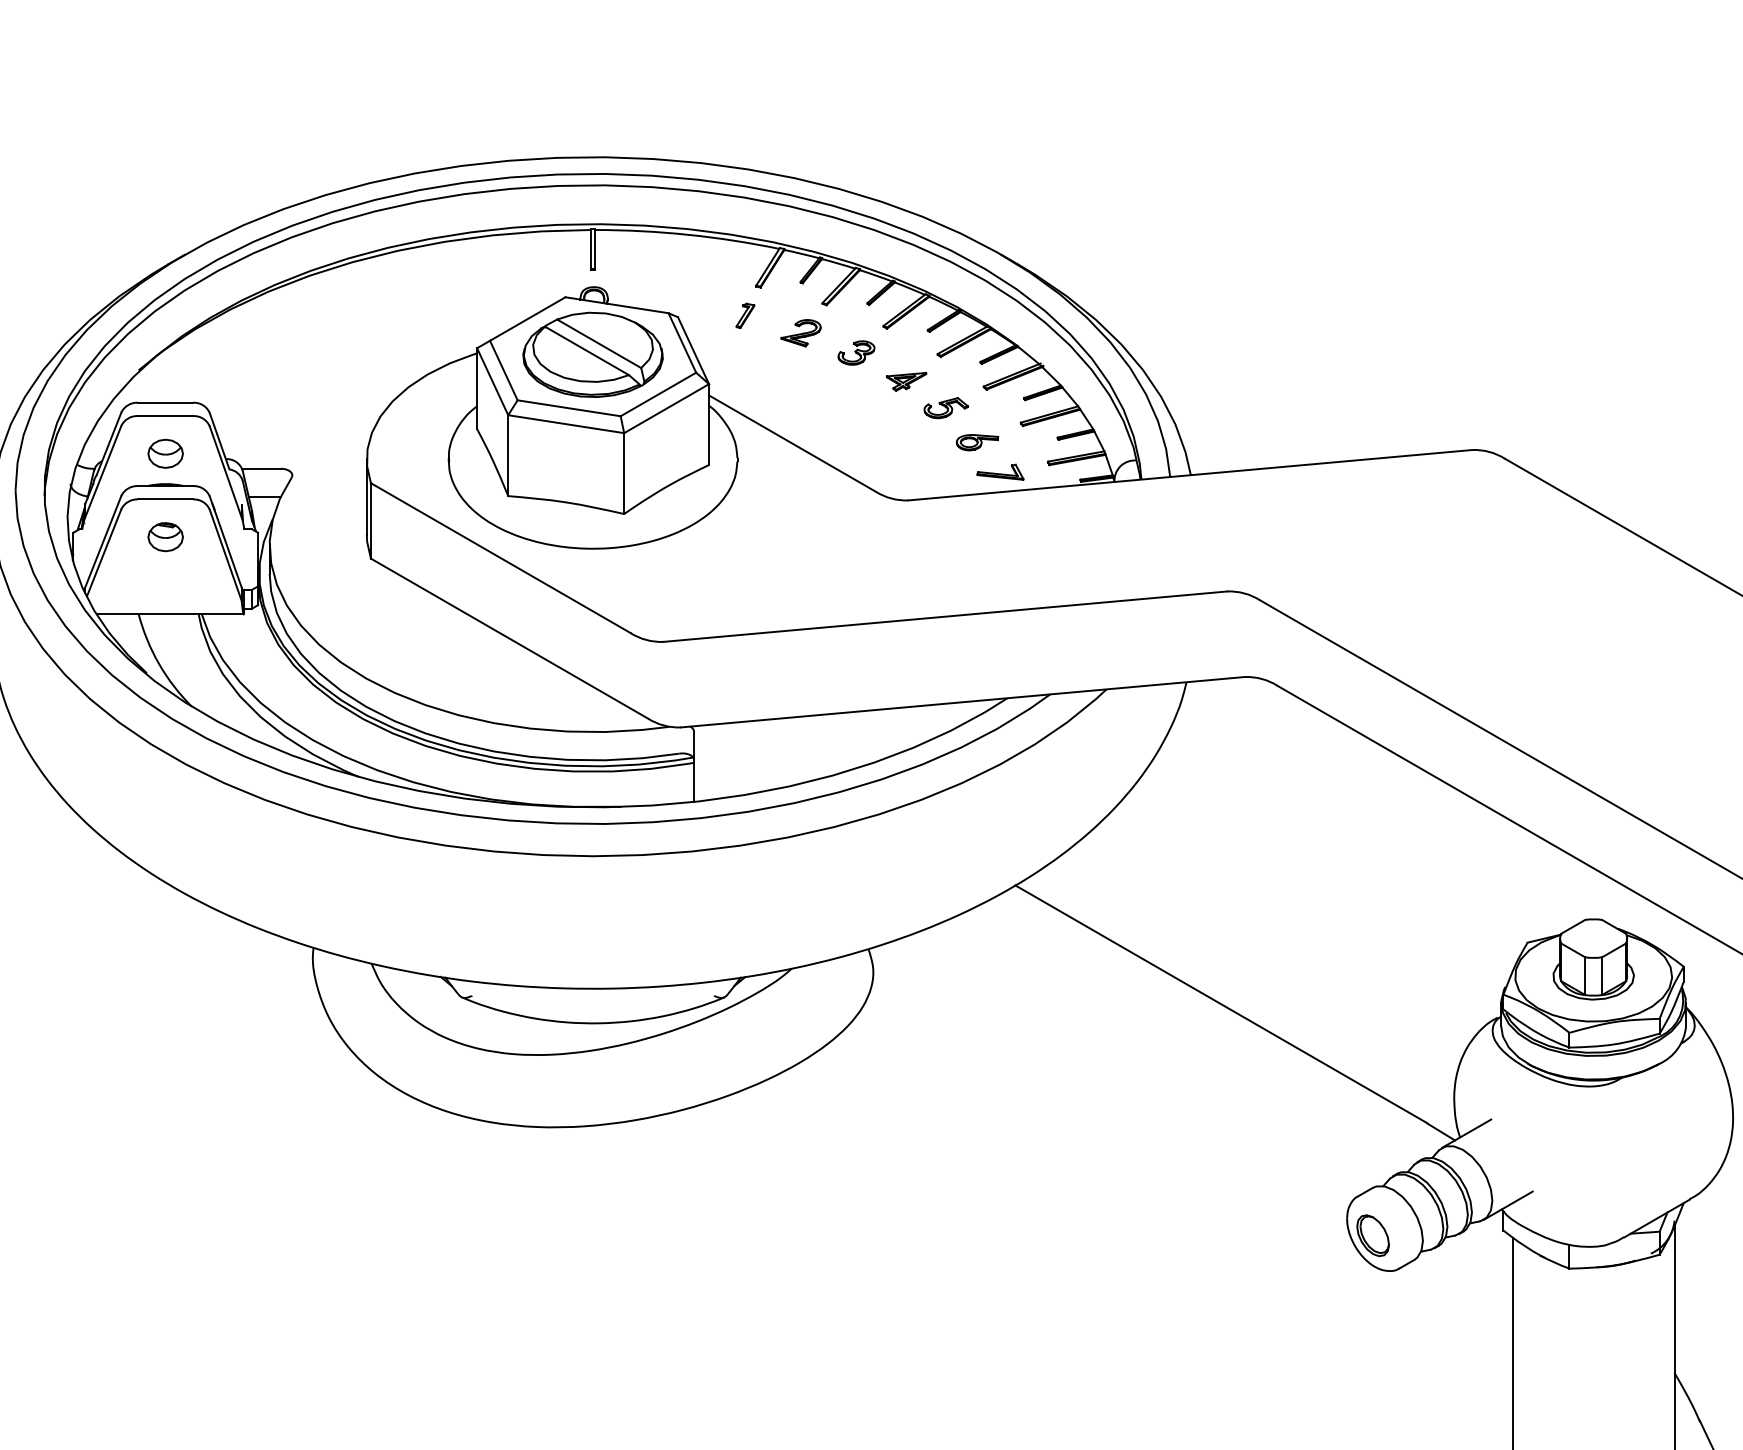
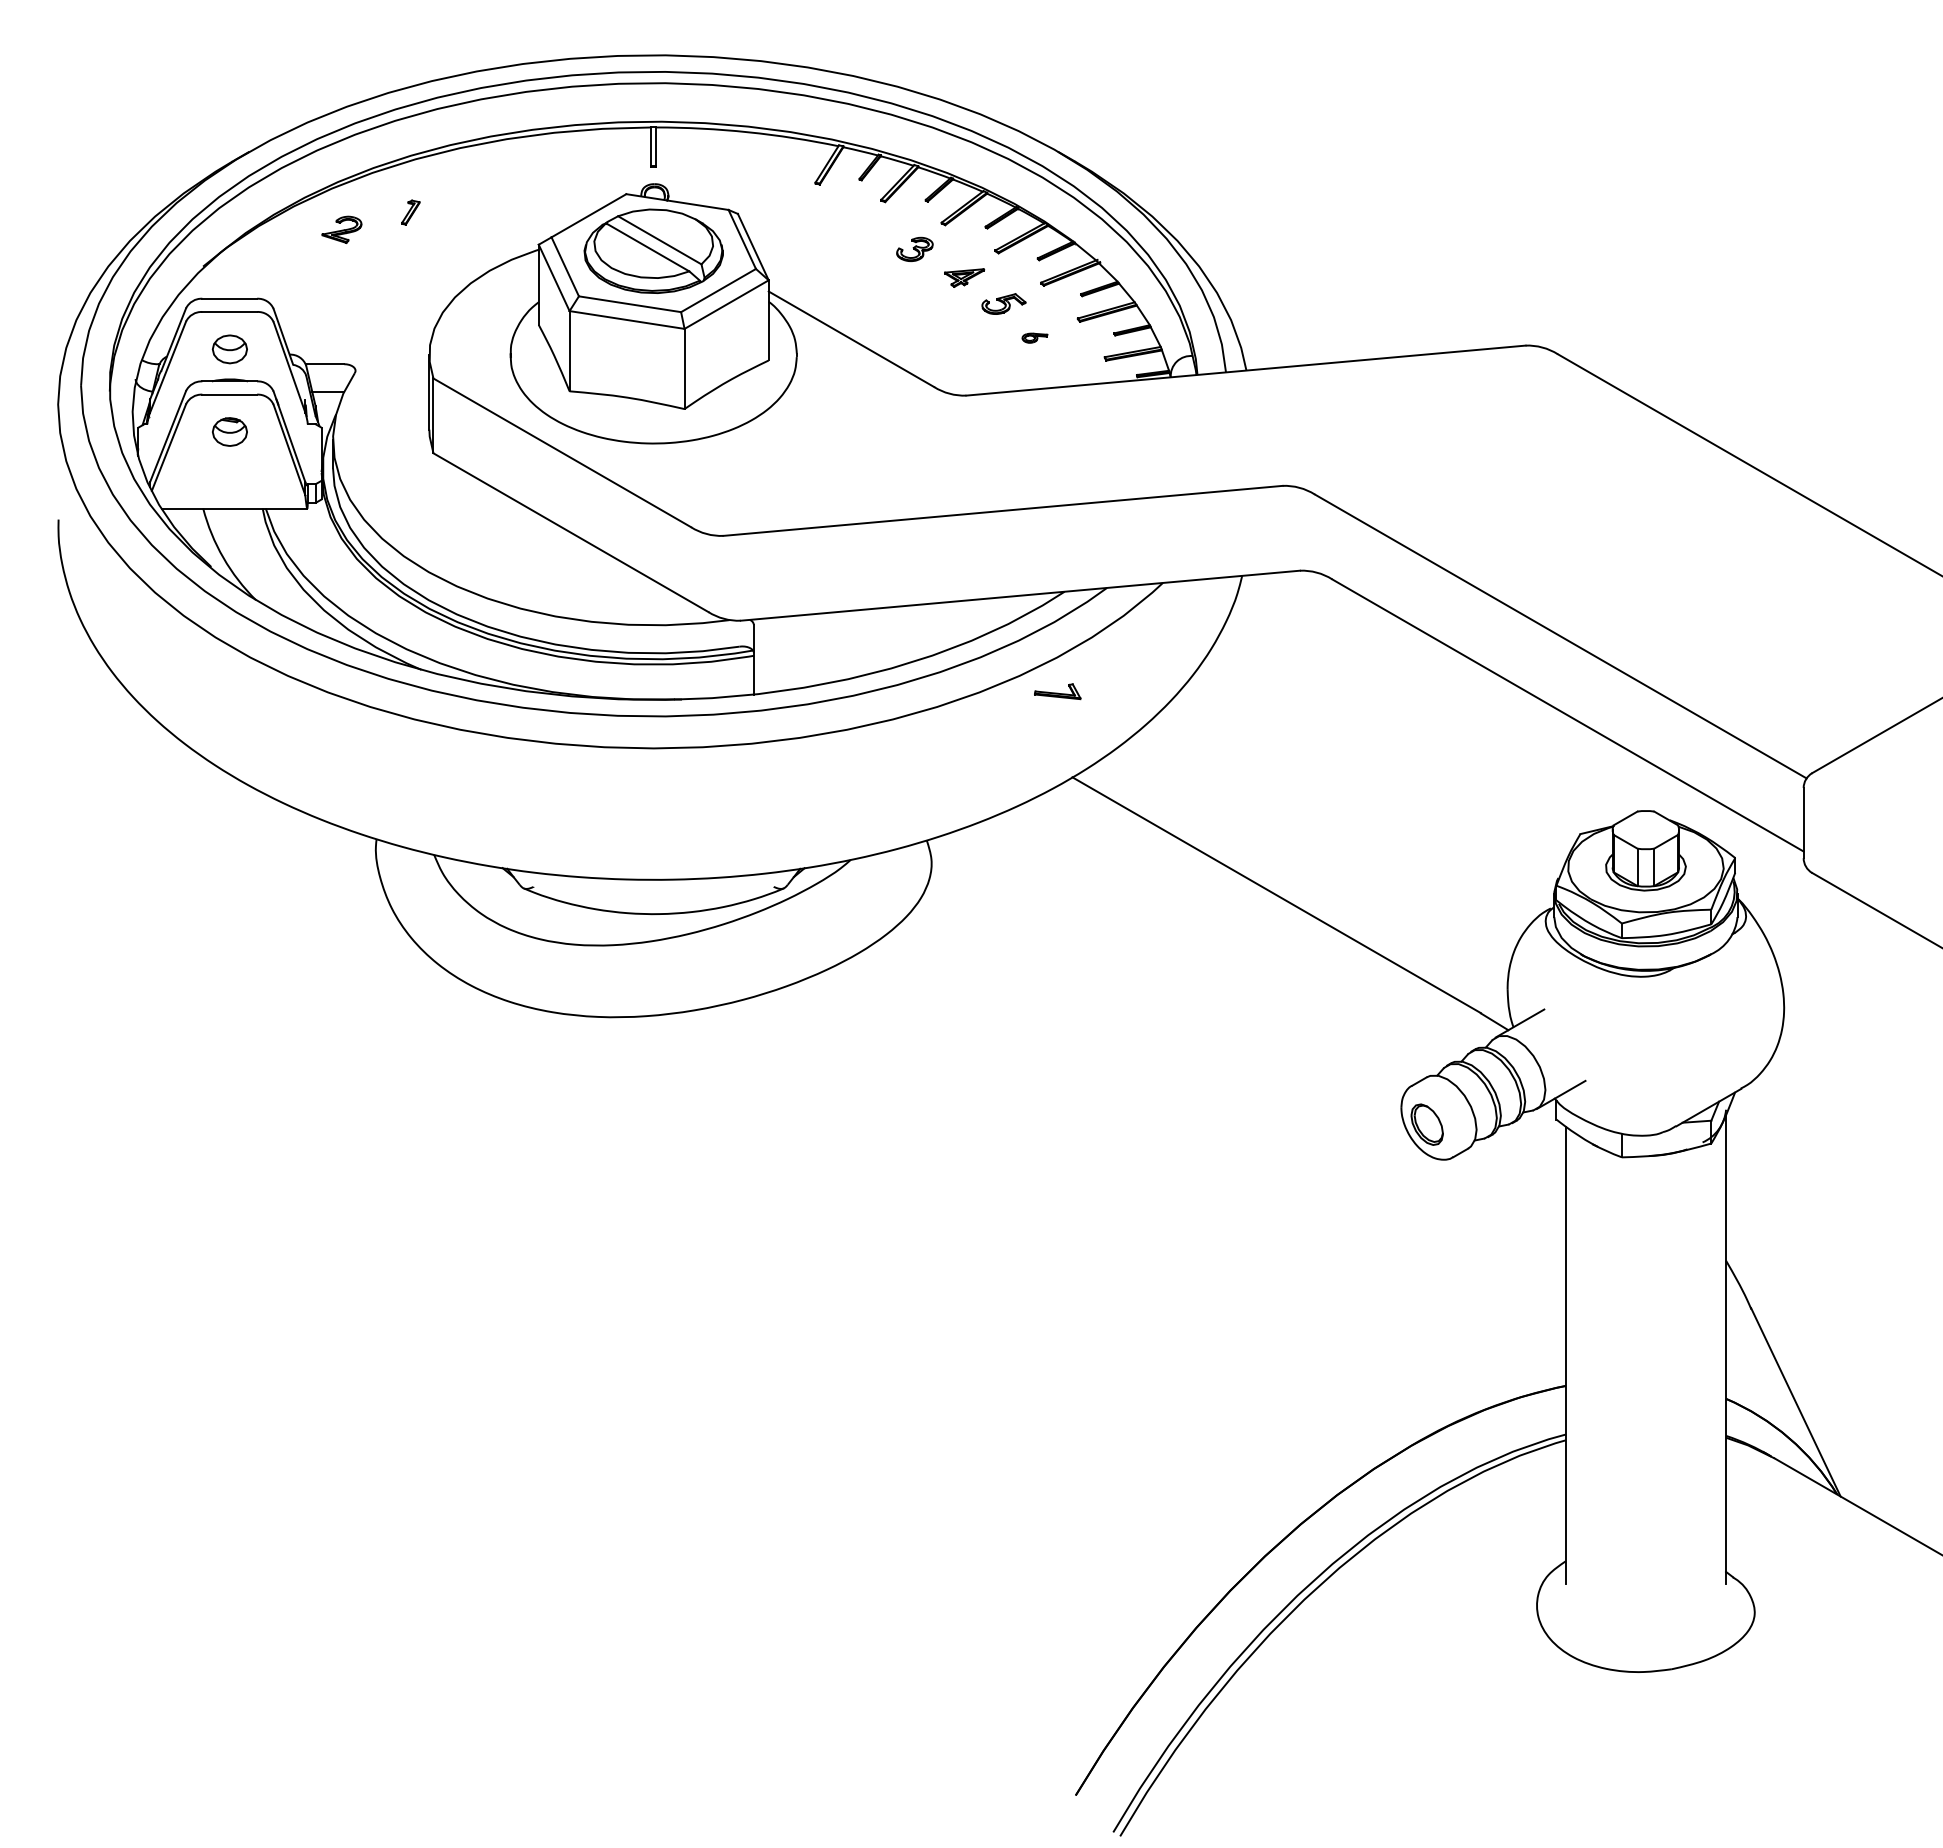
part: (745, 315) -> (410, 212), moved
part: (800, 332) -> (341, 229), moved
part: (977, 441) -> (1034, 337), size x0.6
part: (1000, 472) -> (1057, 691), moved

